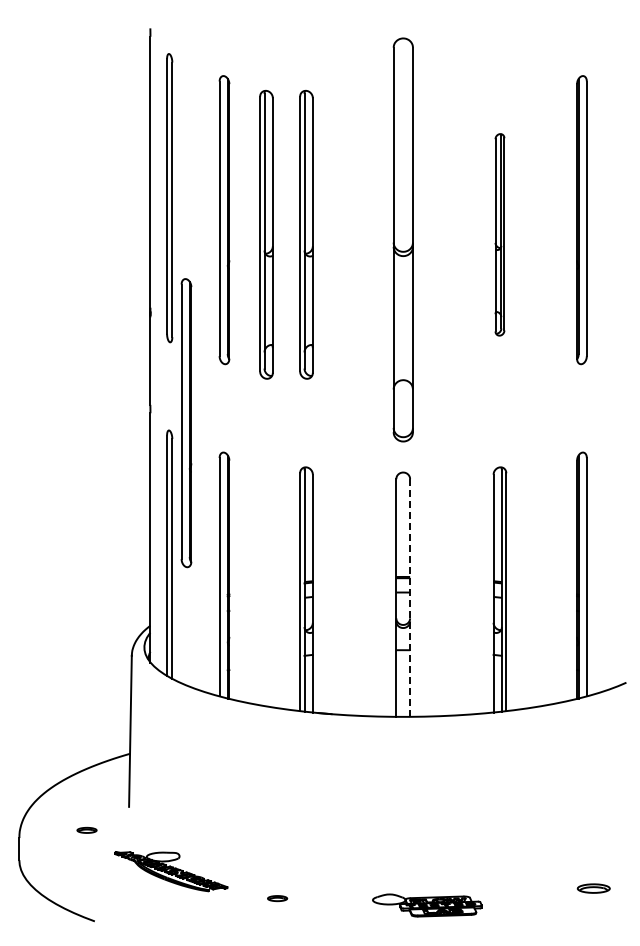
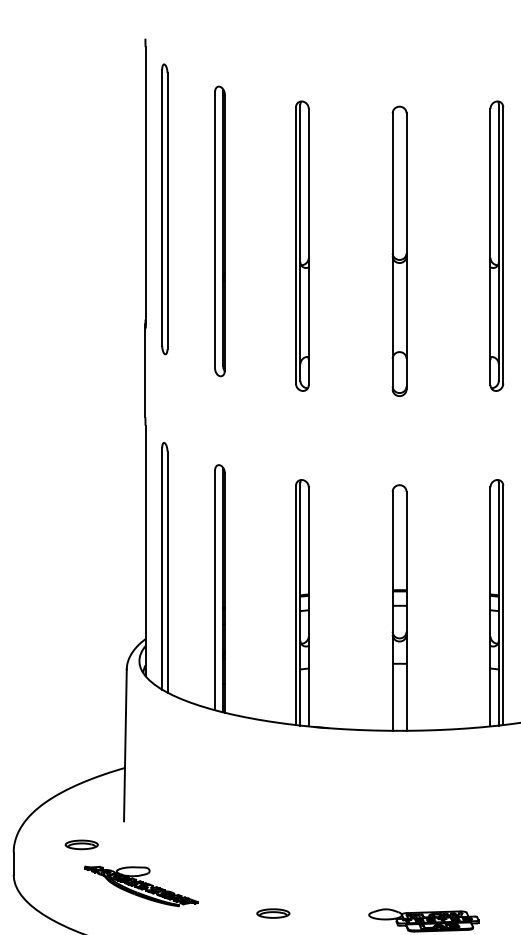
part: (266, 234) -> (262, 245), removed
part: (499, 234) -> (496, 245), size x1.43
part: (402, 239) -> (398, 250), size x0.71
part: (186, 423) -> (181, 435), removed
line: (410, 598) -> (406, 611), dashed -> solid
part: (86, 830) -> (81, 845), size x1.67
part: (171, 871) -> (141, 886), moved
part: (277, 898) -> (273, 913), size x1.67

